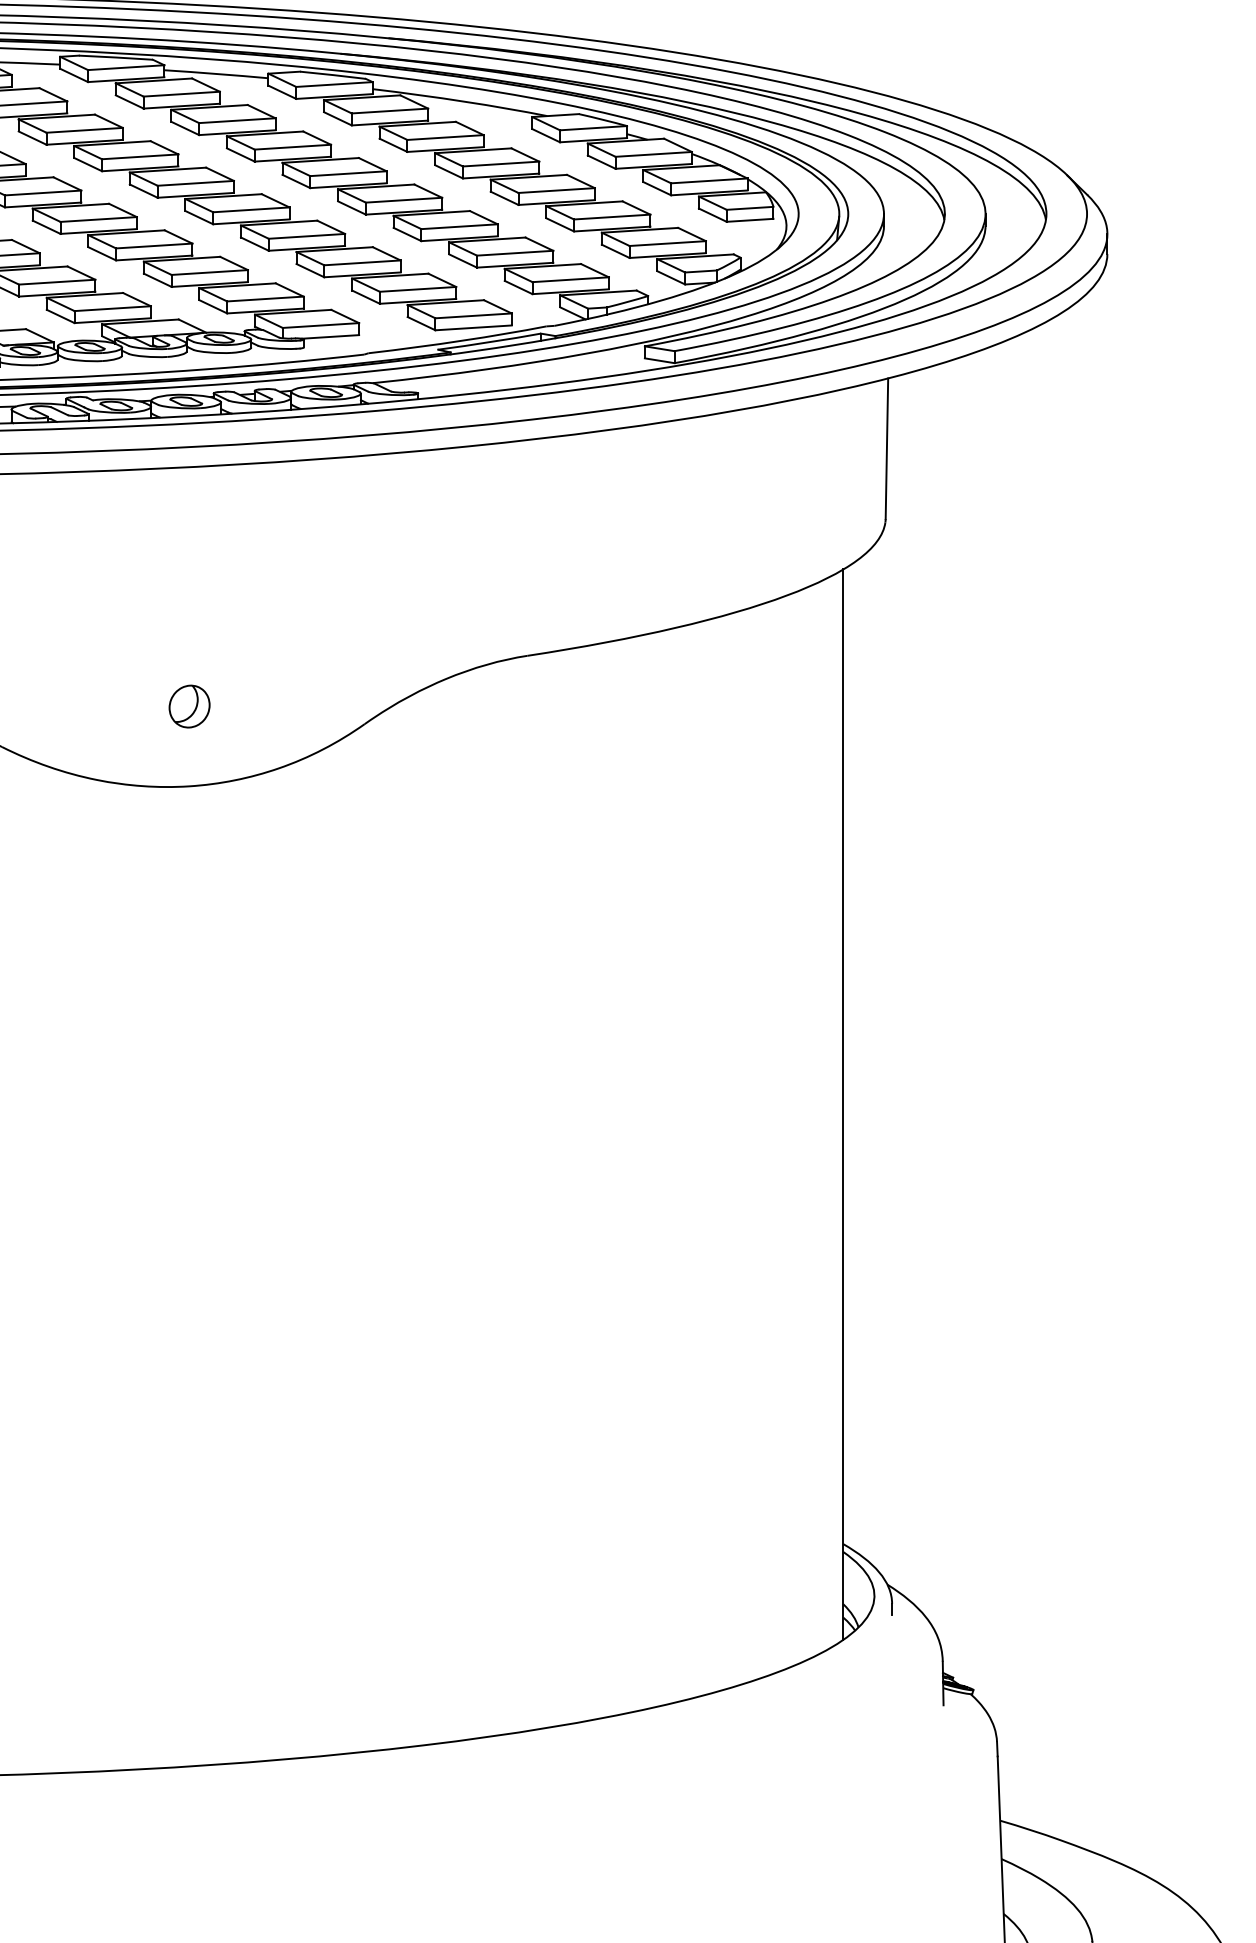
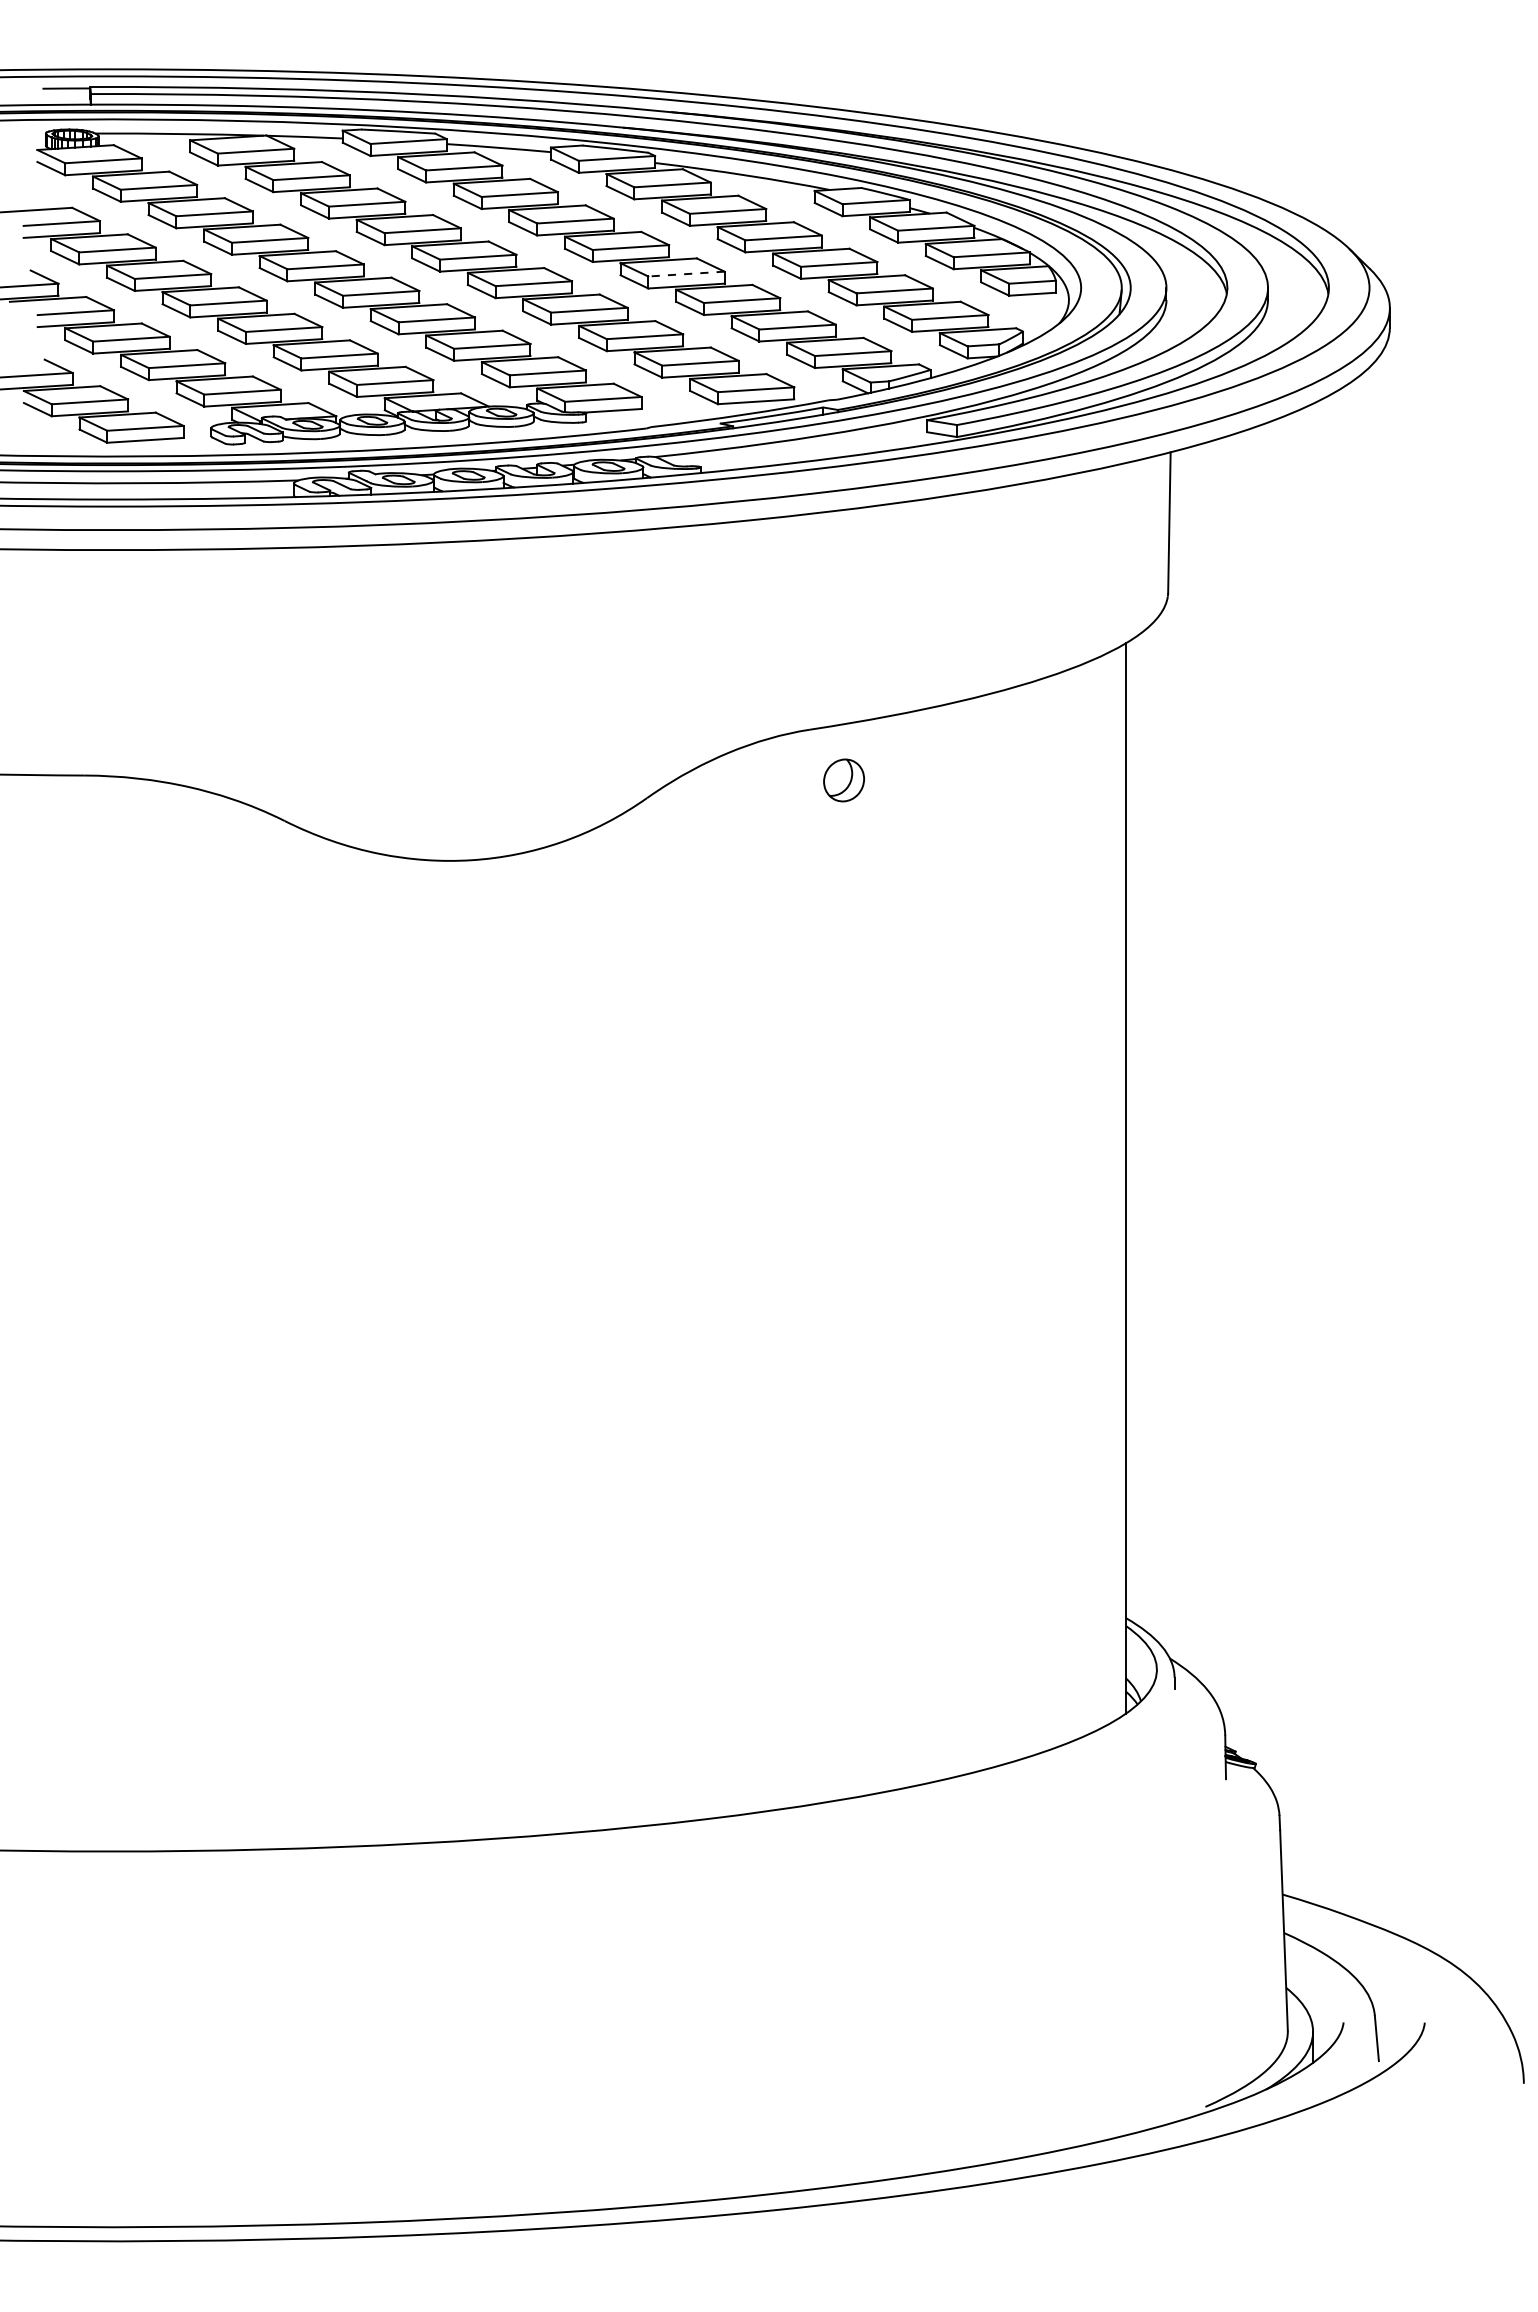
line: (404, 200) -> (686, 274), solid -> dashed
part: (189, 706) -> (843, 780), moved

